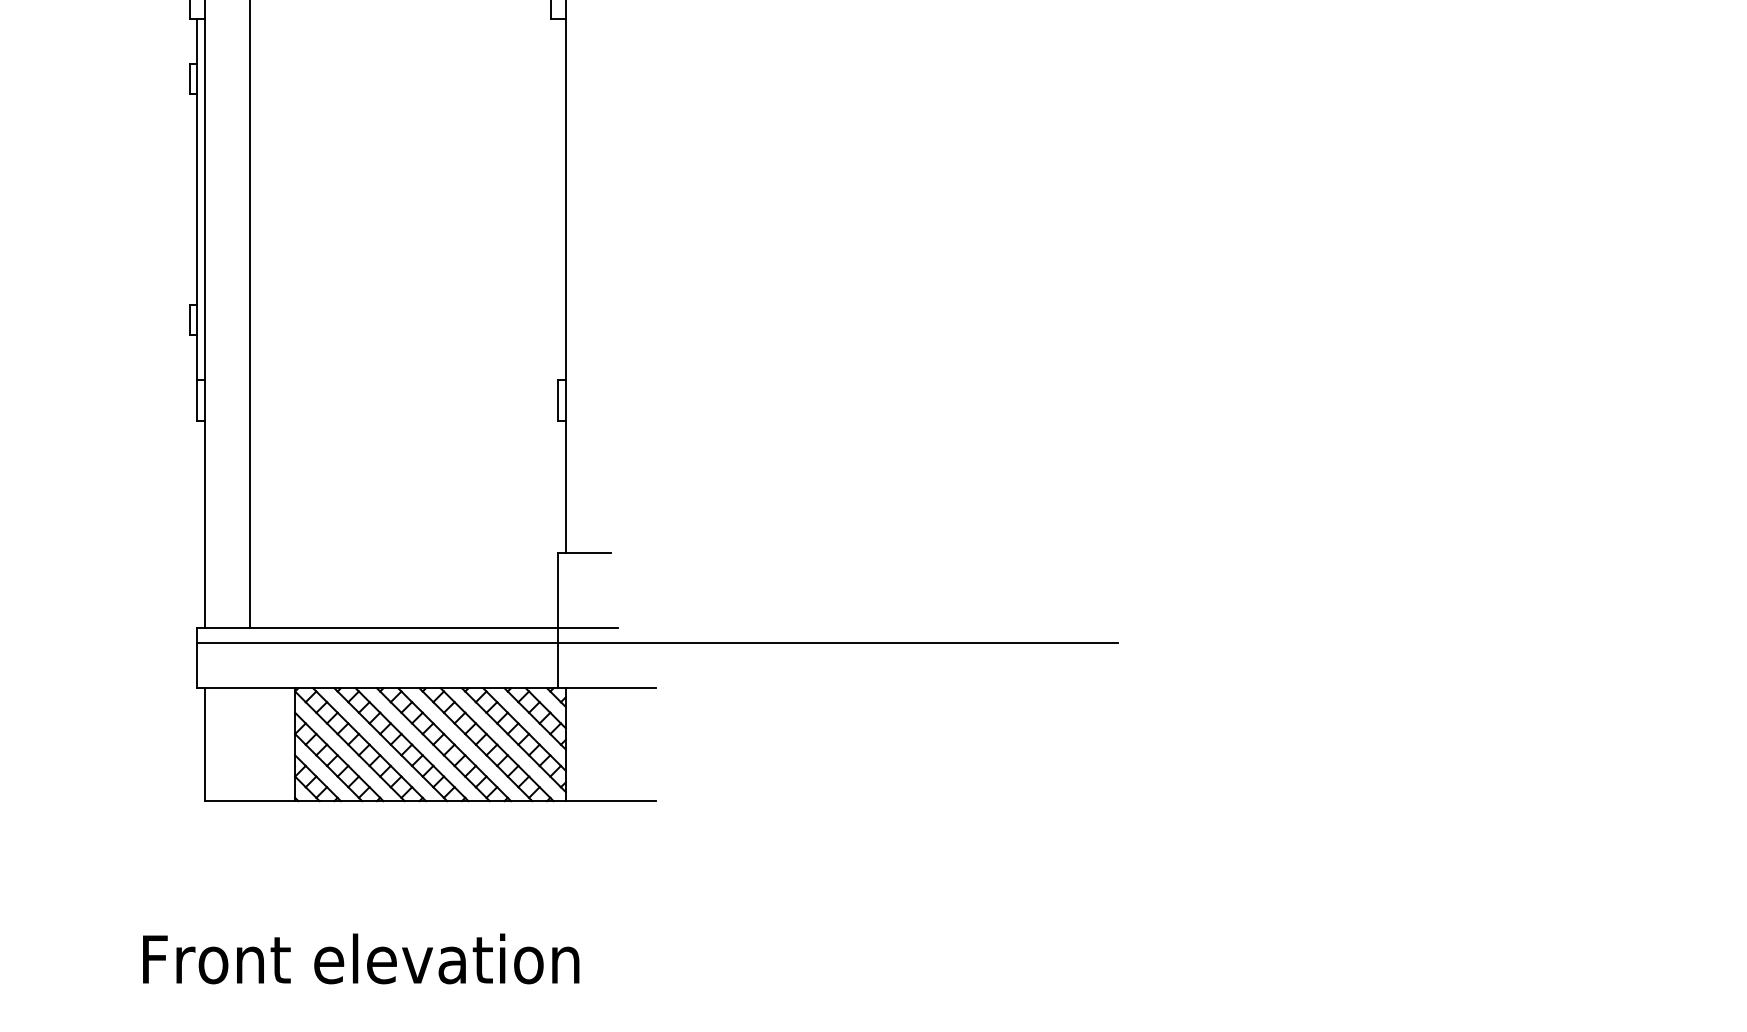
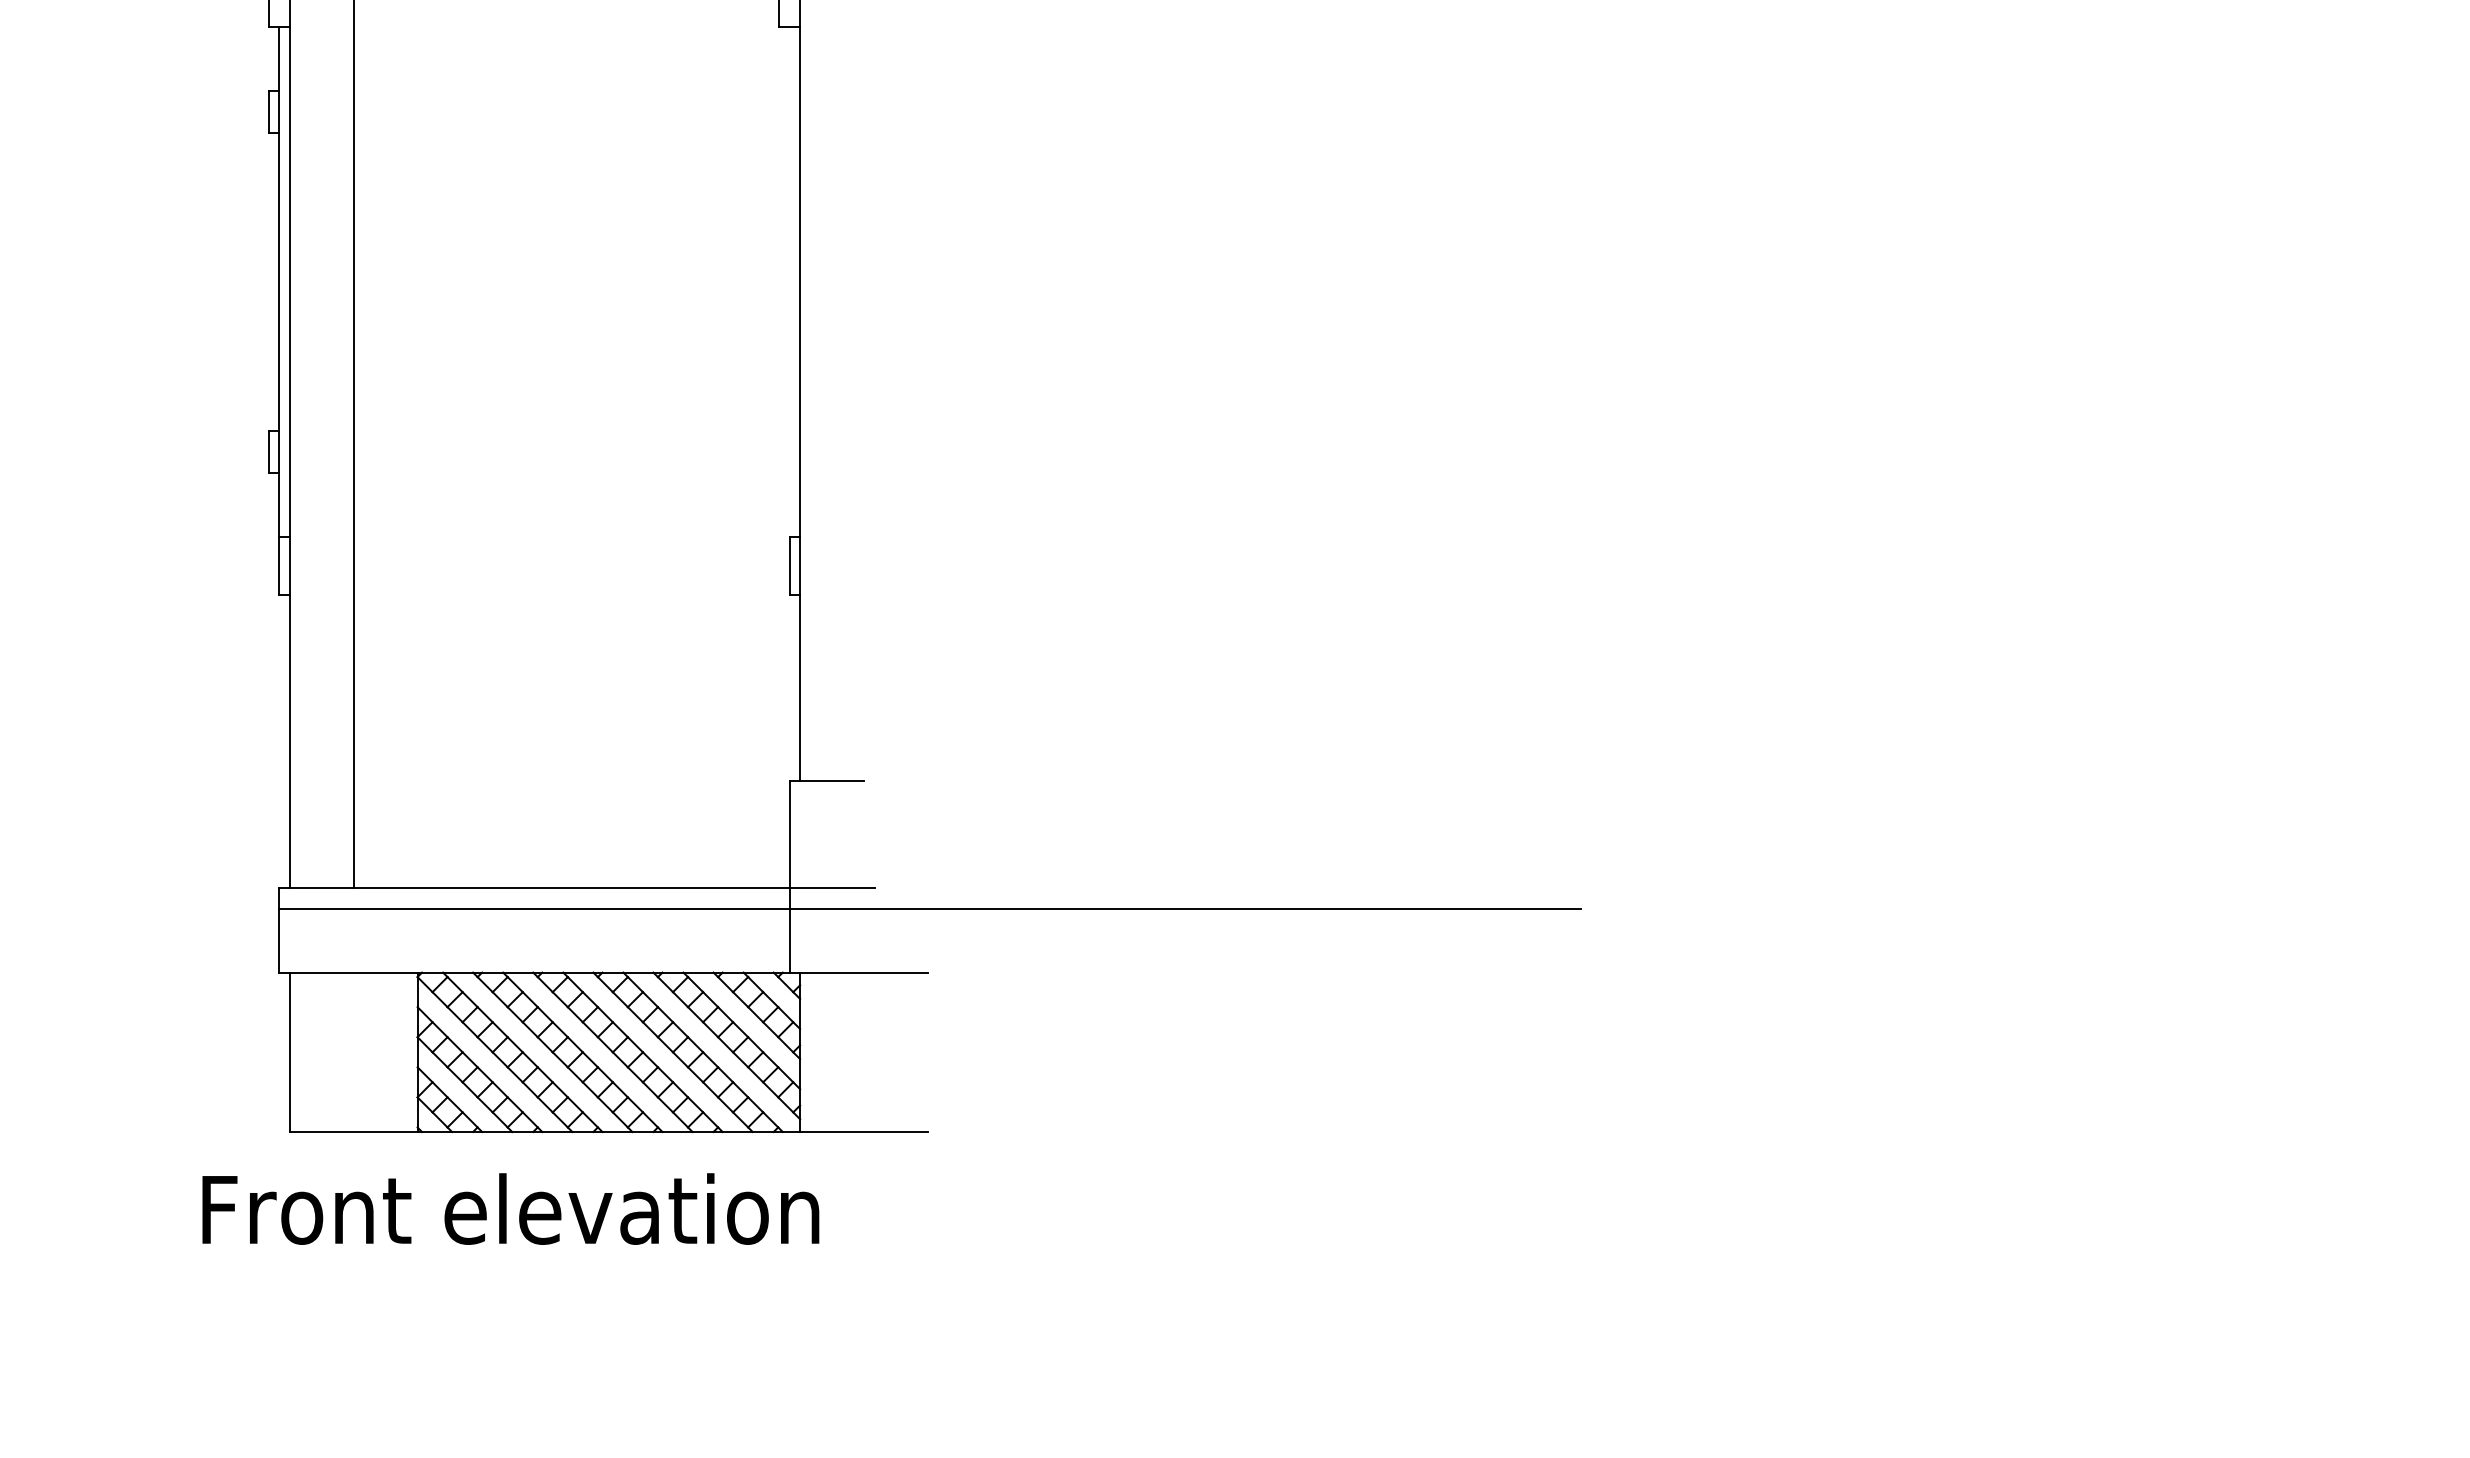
text: (360, 958) -> (510, 1208), moved

